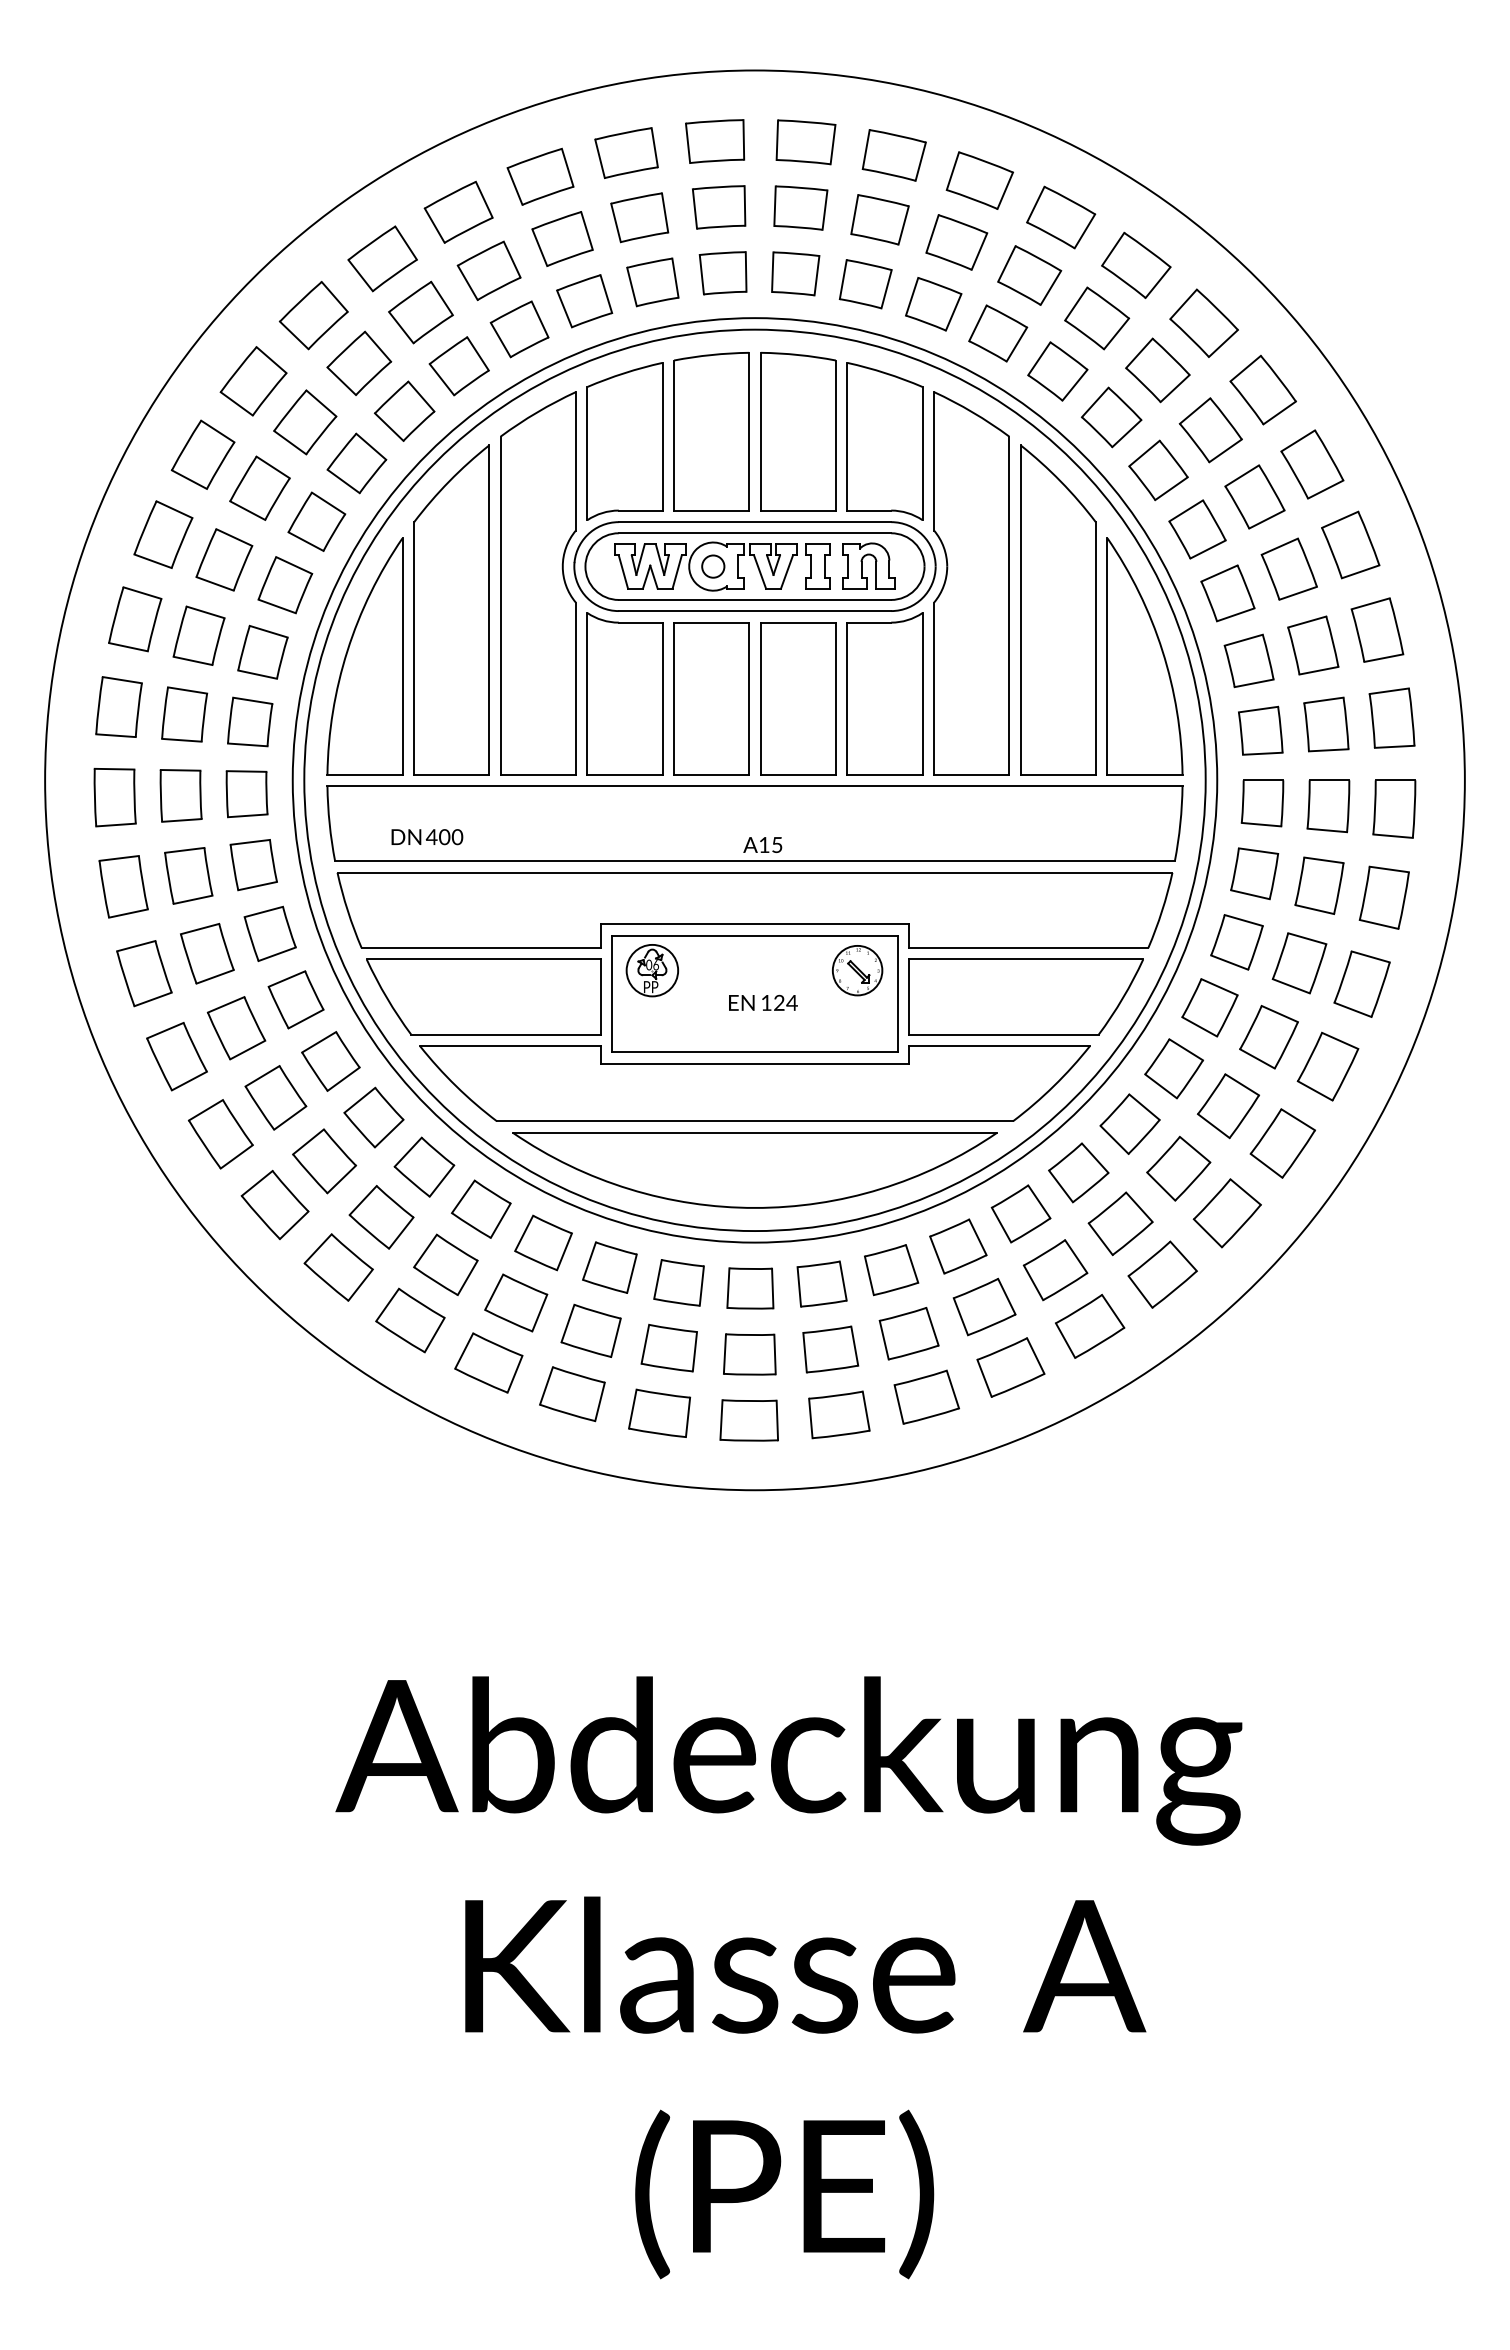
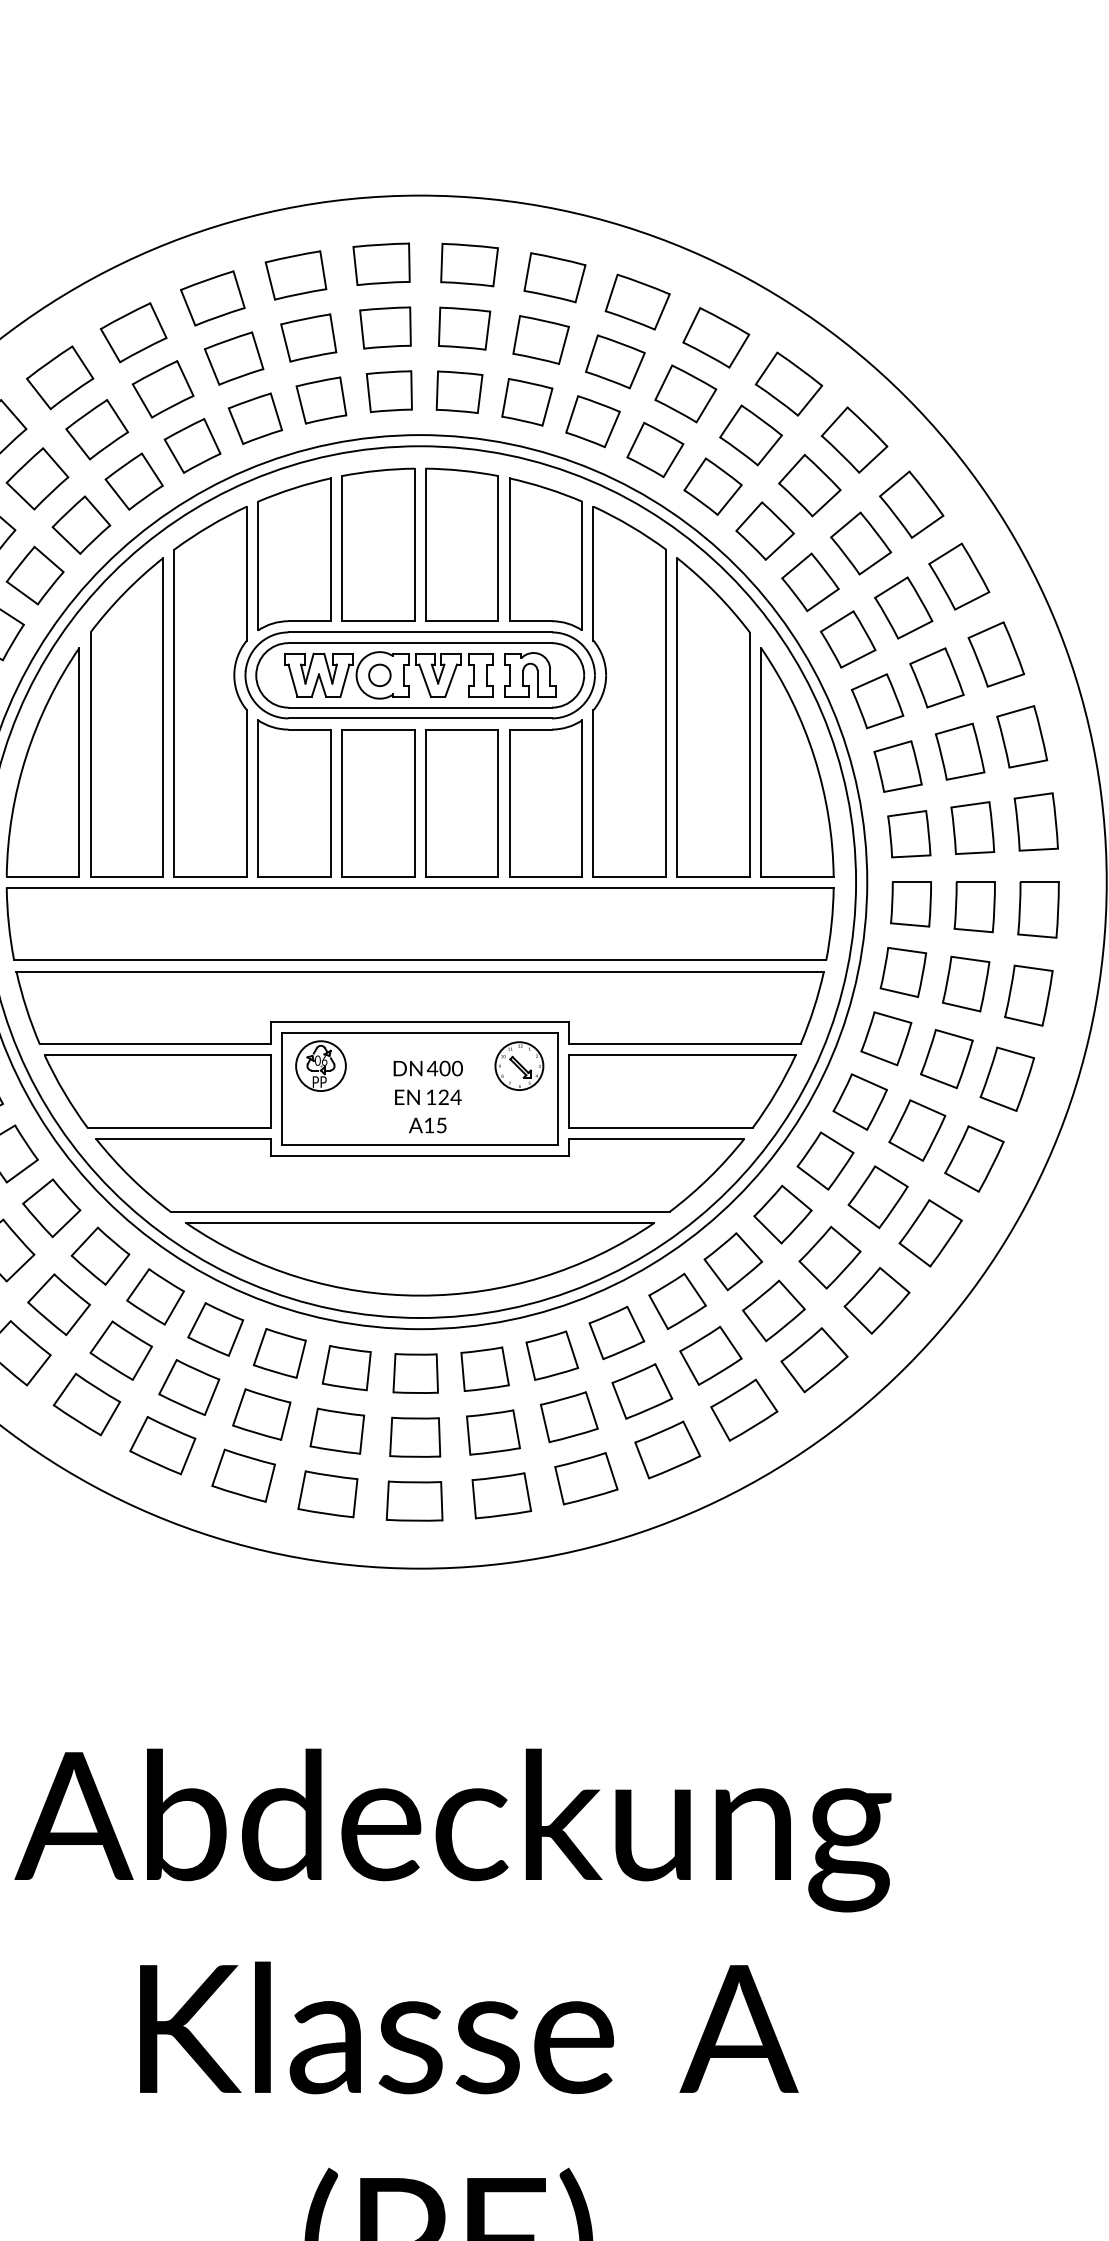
text: (427, 837) -> (428, 1068), moved
text: (762, 844) -> (427, 1124), moved

